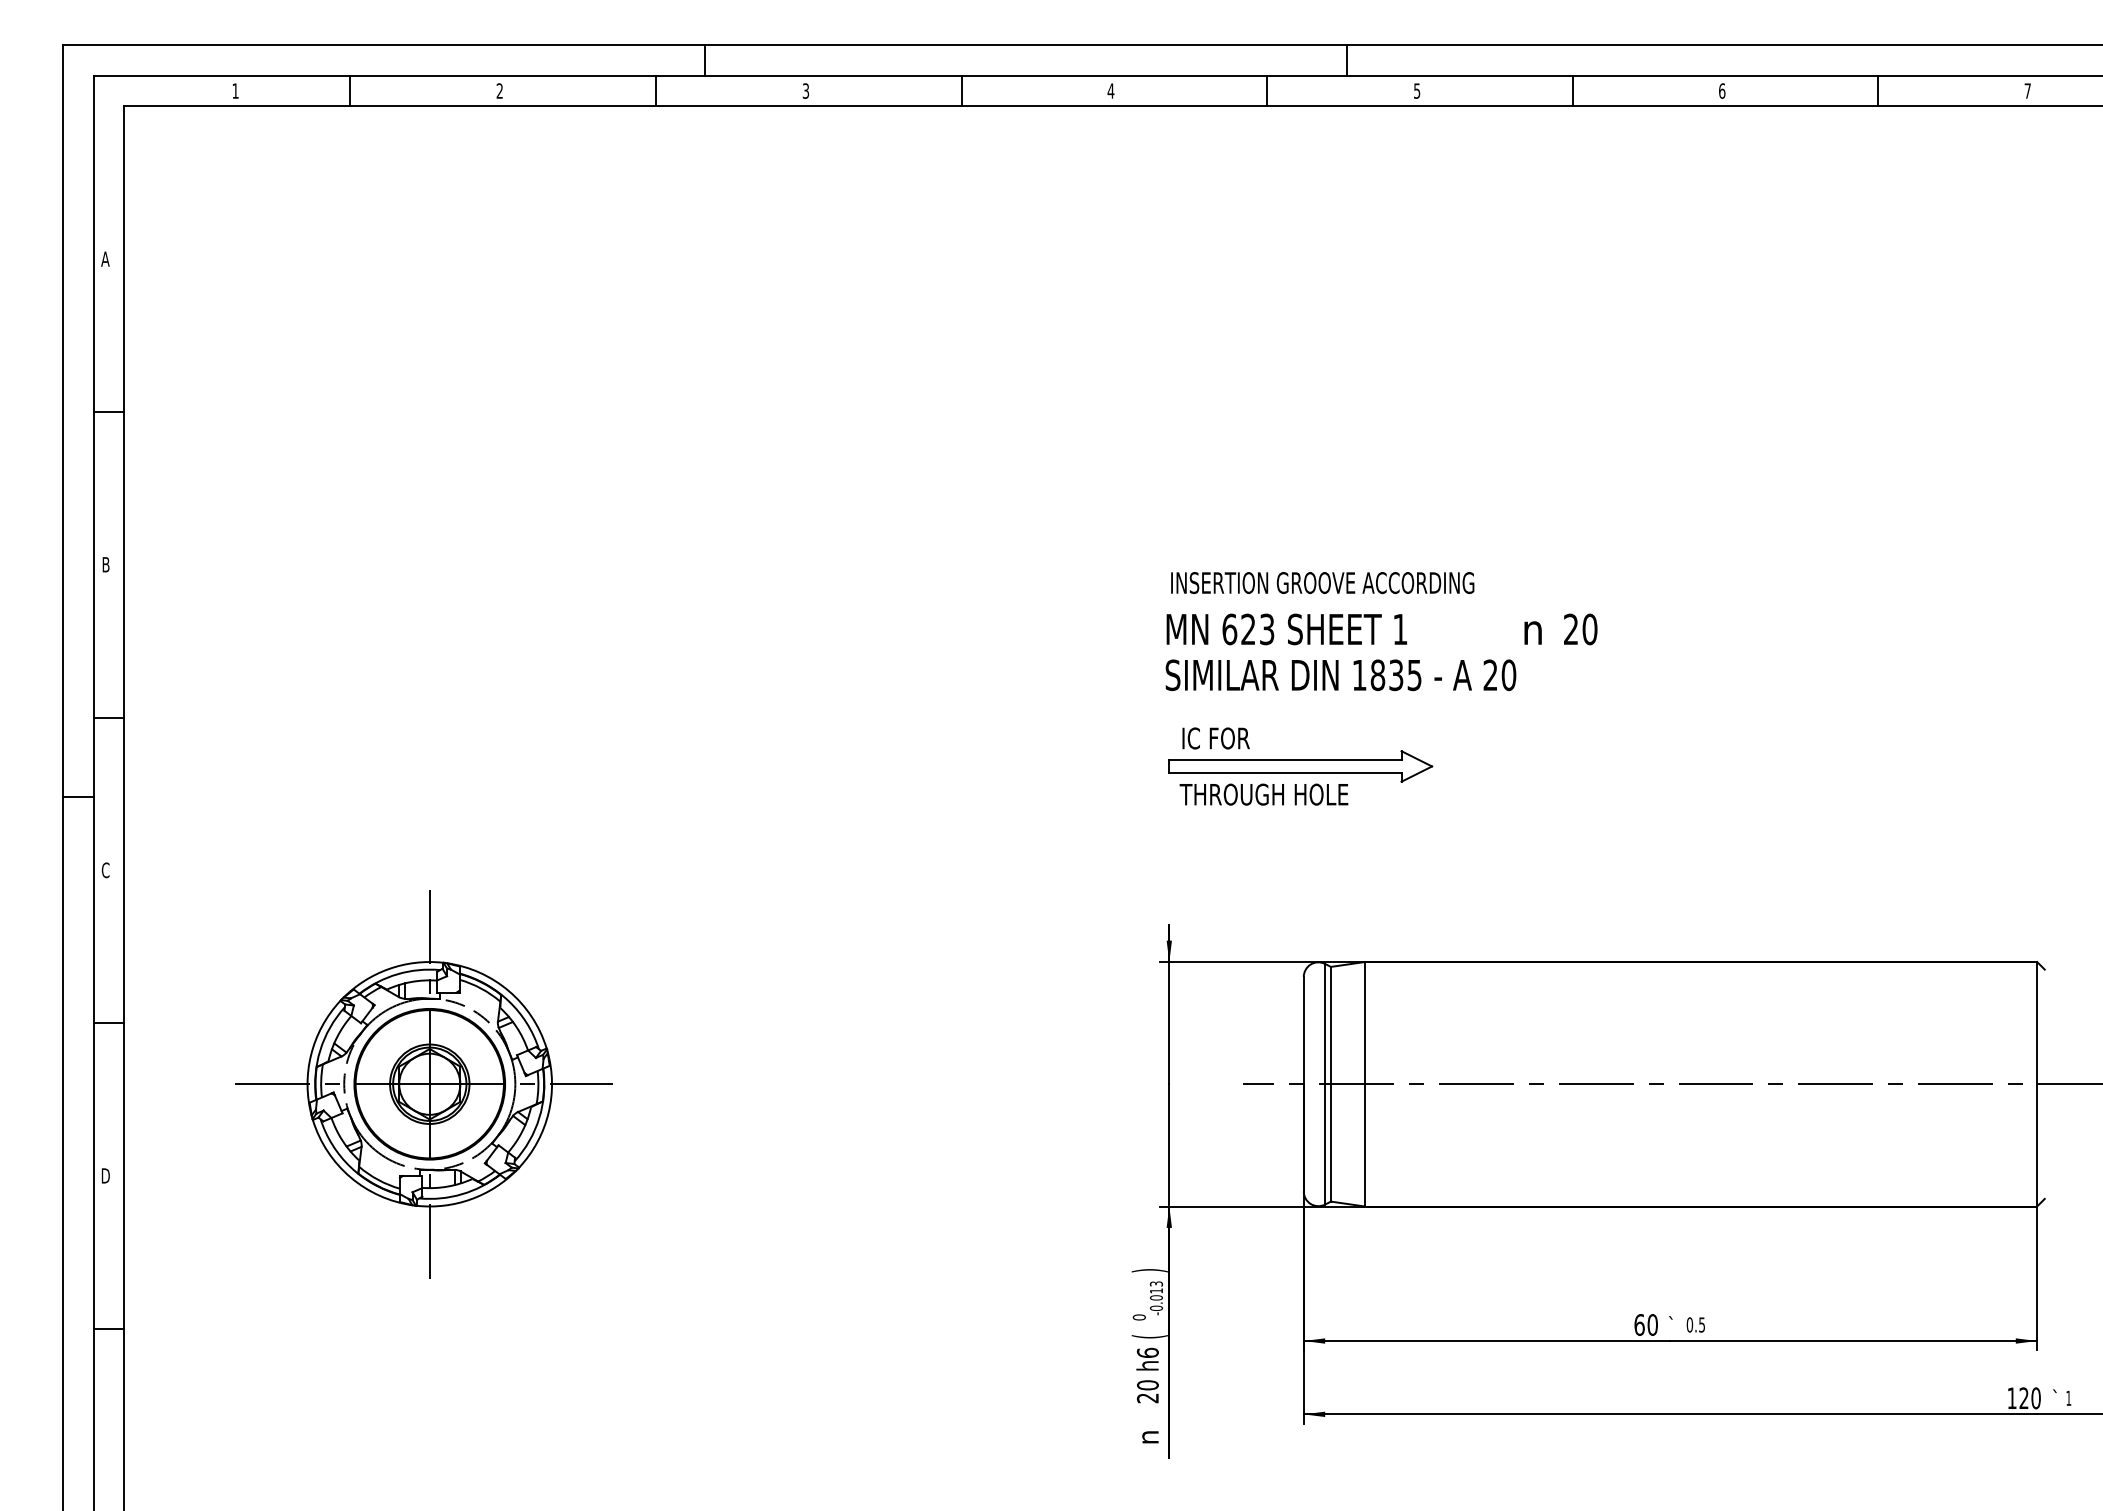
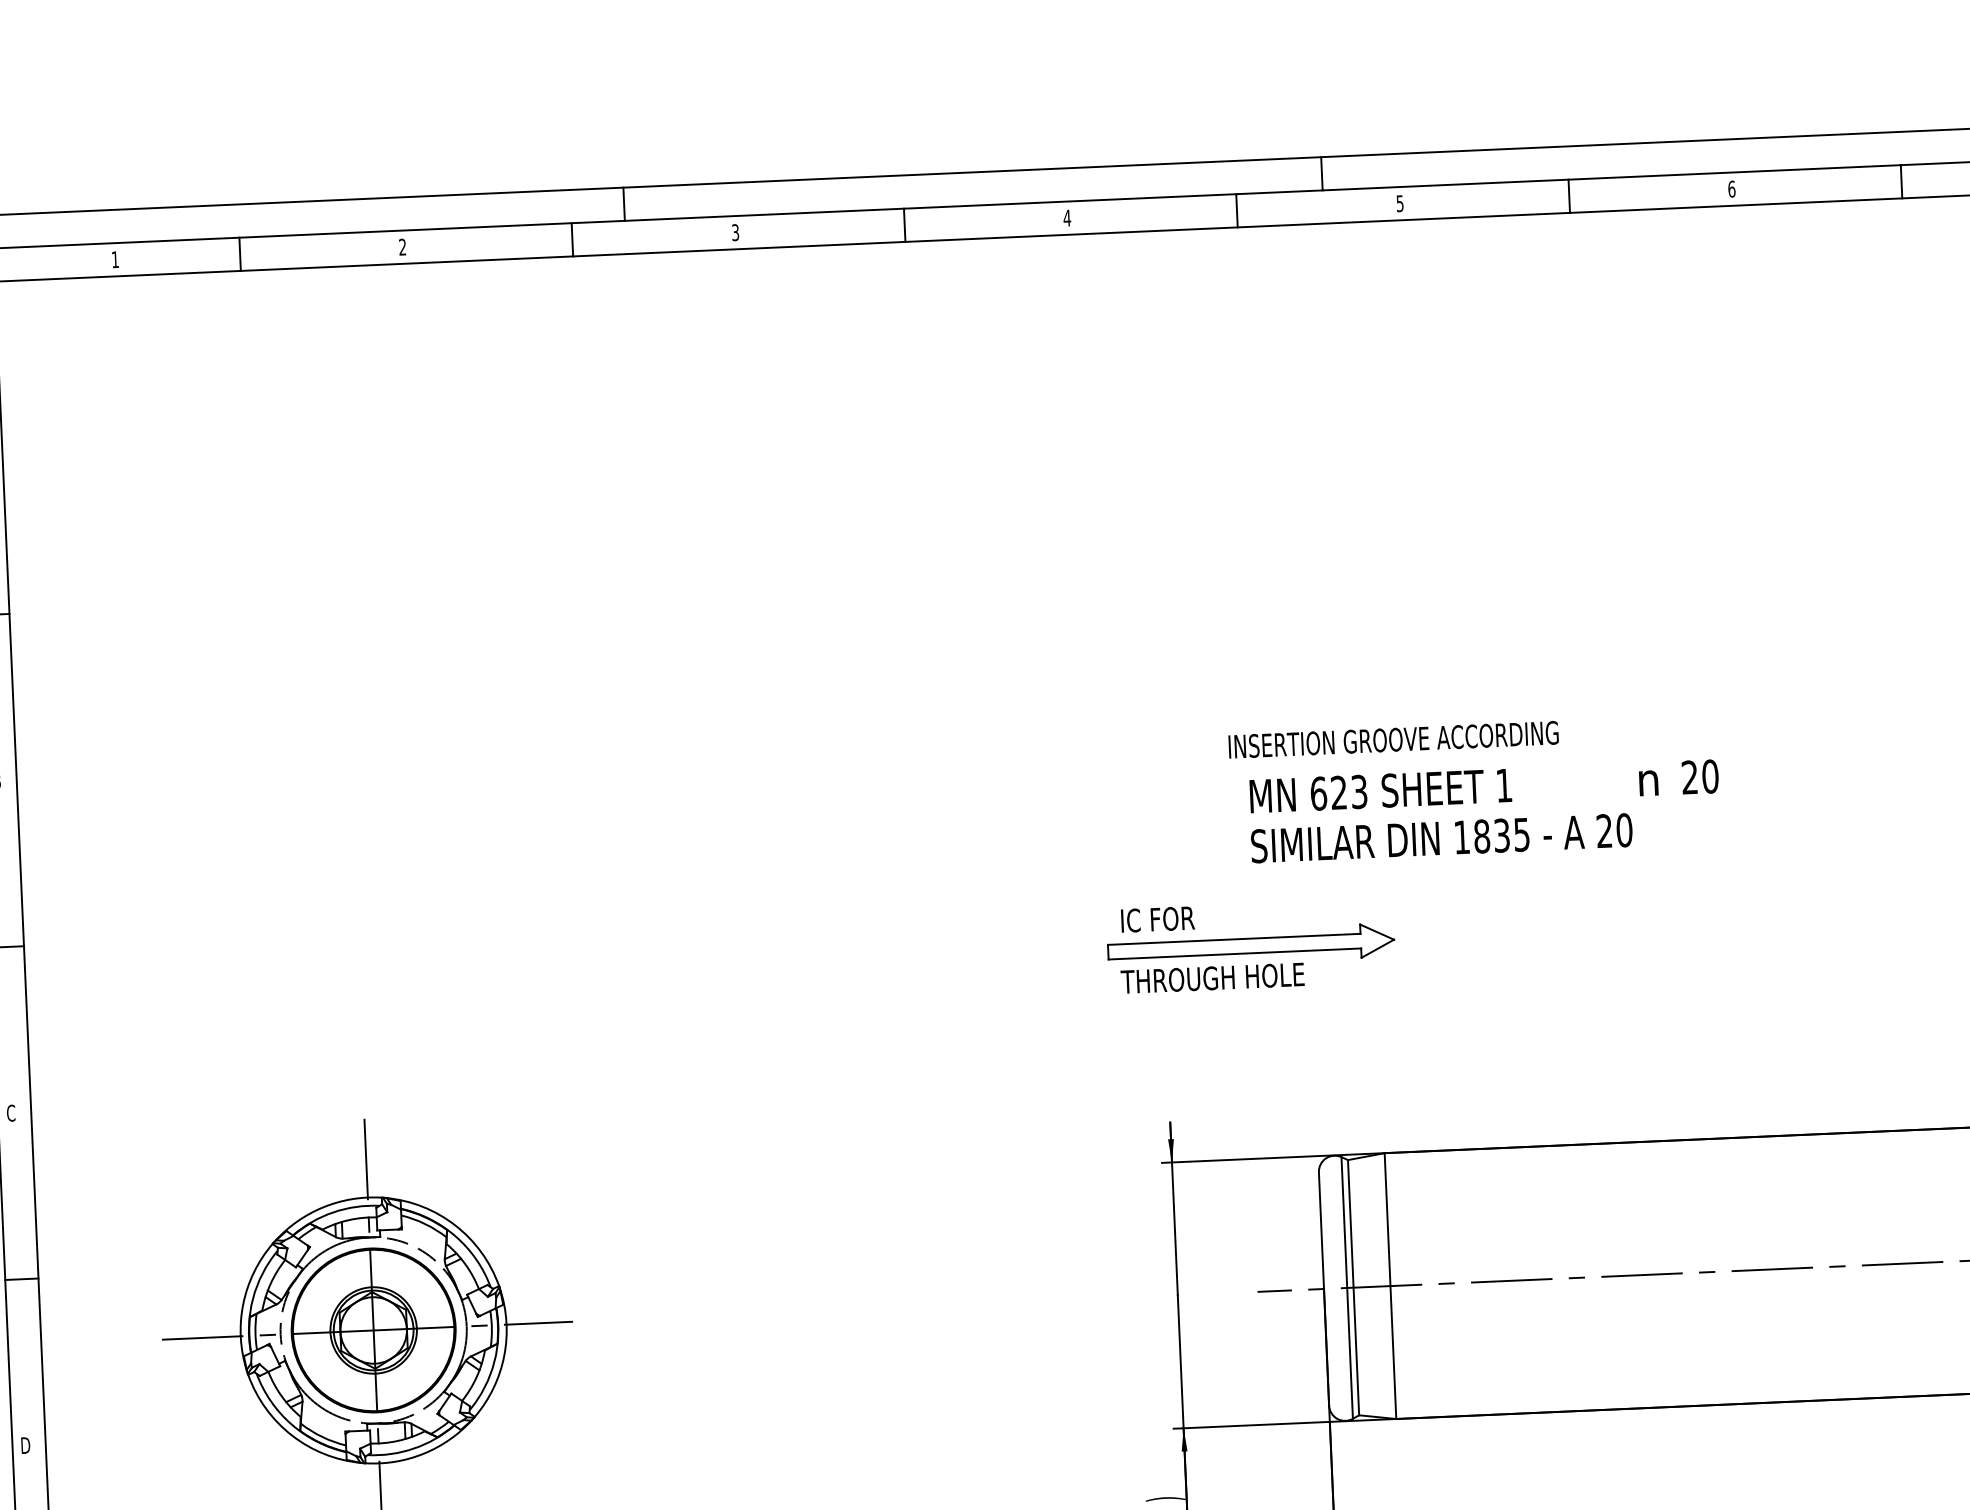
text: (1322, 582) -> (1393, 739), moved
text: (1381, 652) -> (1484, 811), moved
part: (1300, 766) -> (1251, 945), moved

